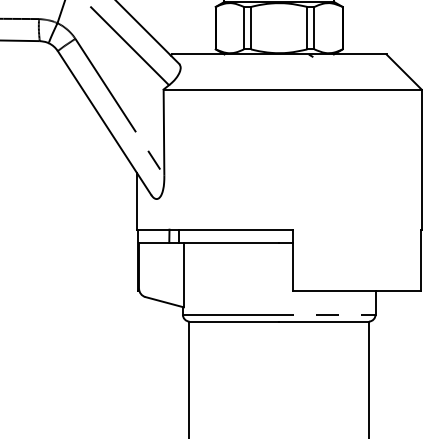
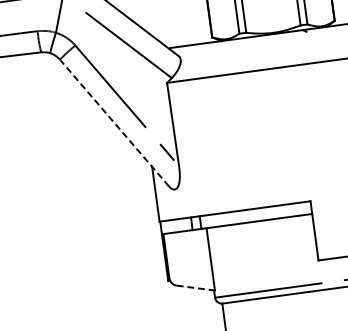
line: (104, 123) -> (114, 123), solid -> dashed
line: (164, 302) -> (195, 288), solid -> dashed

